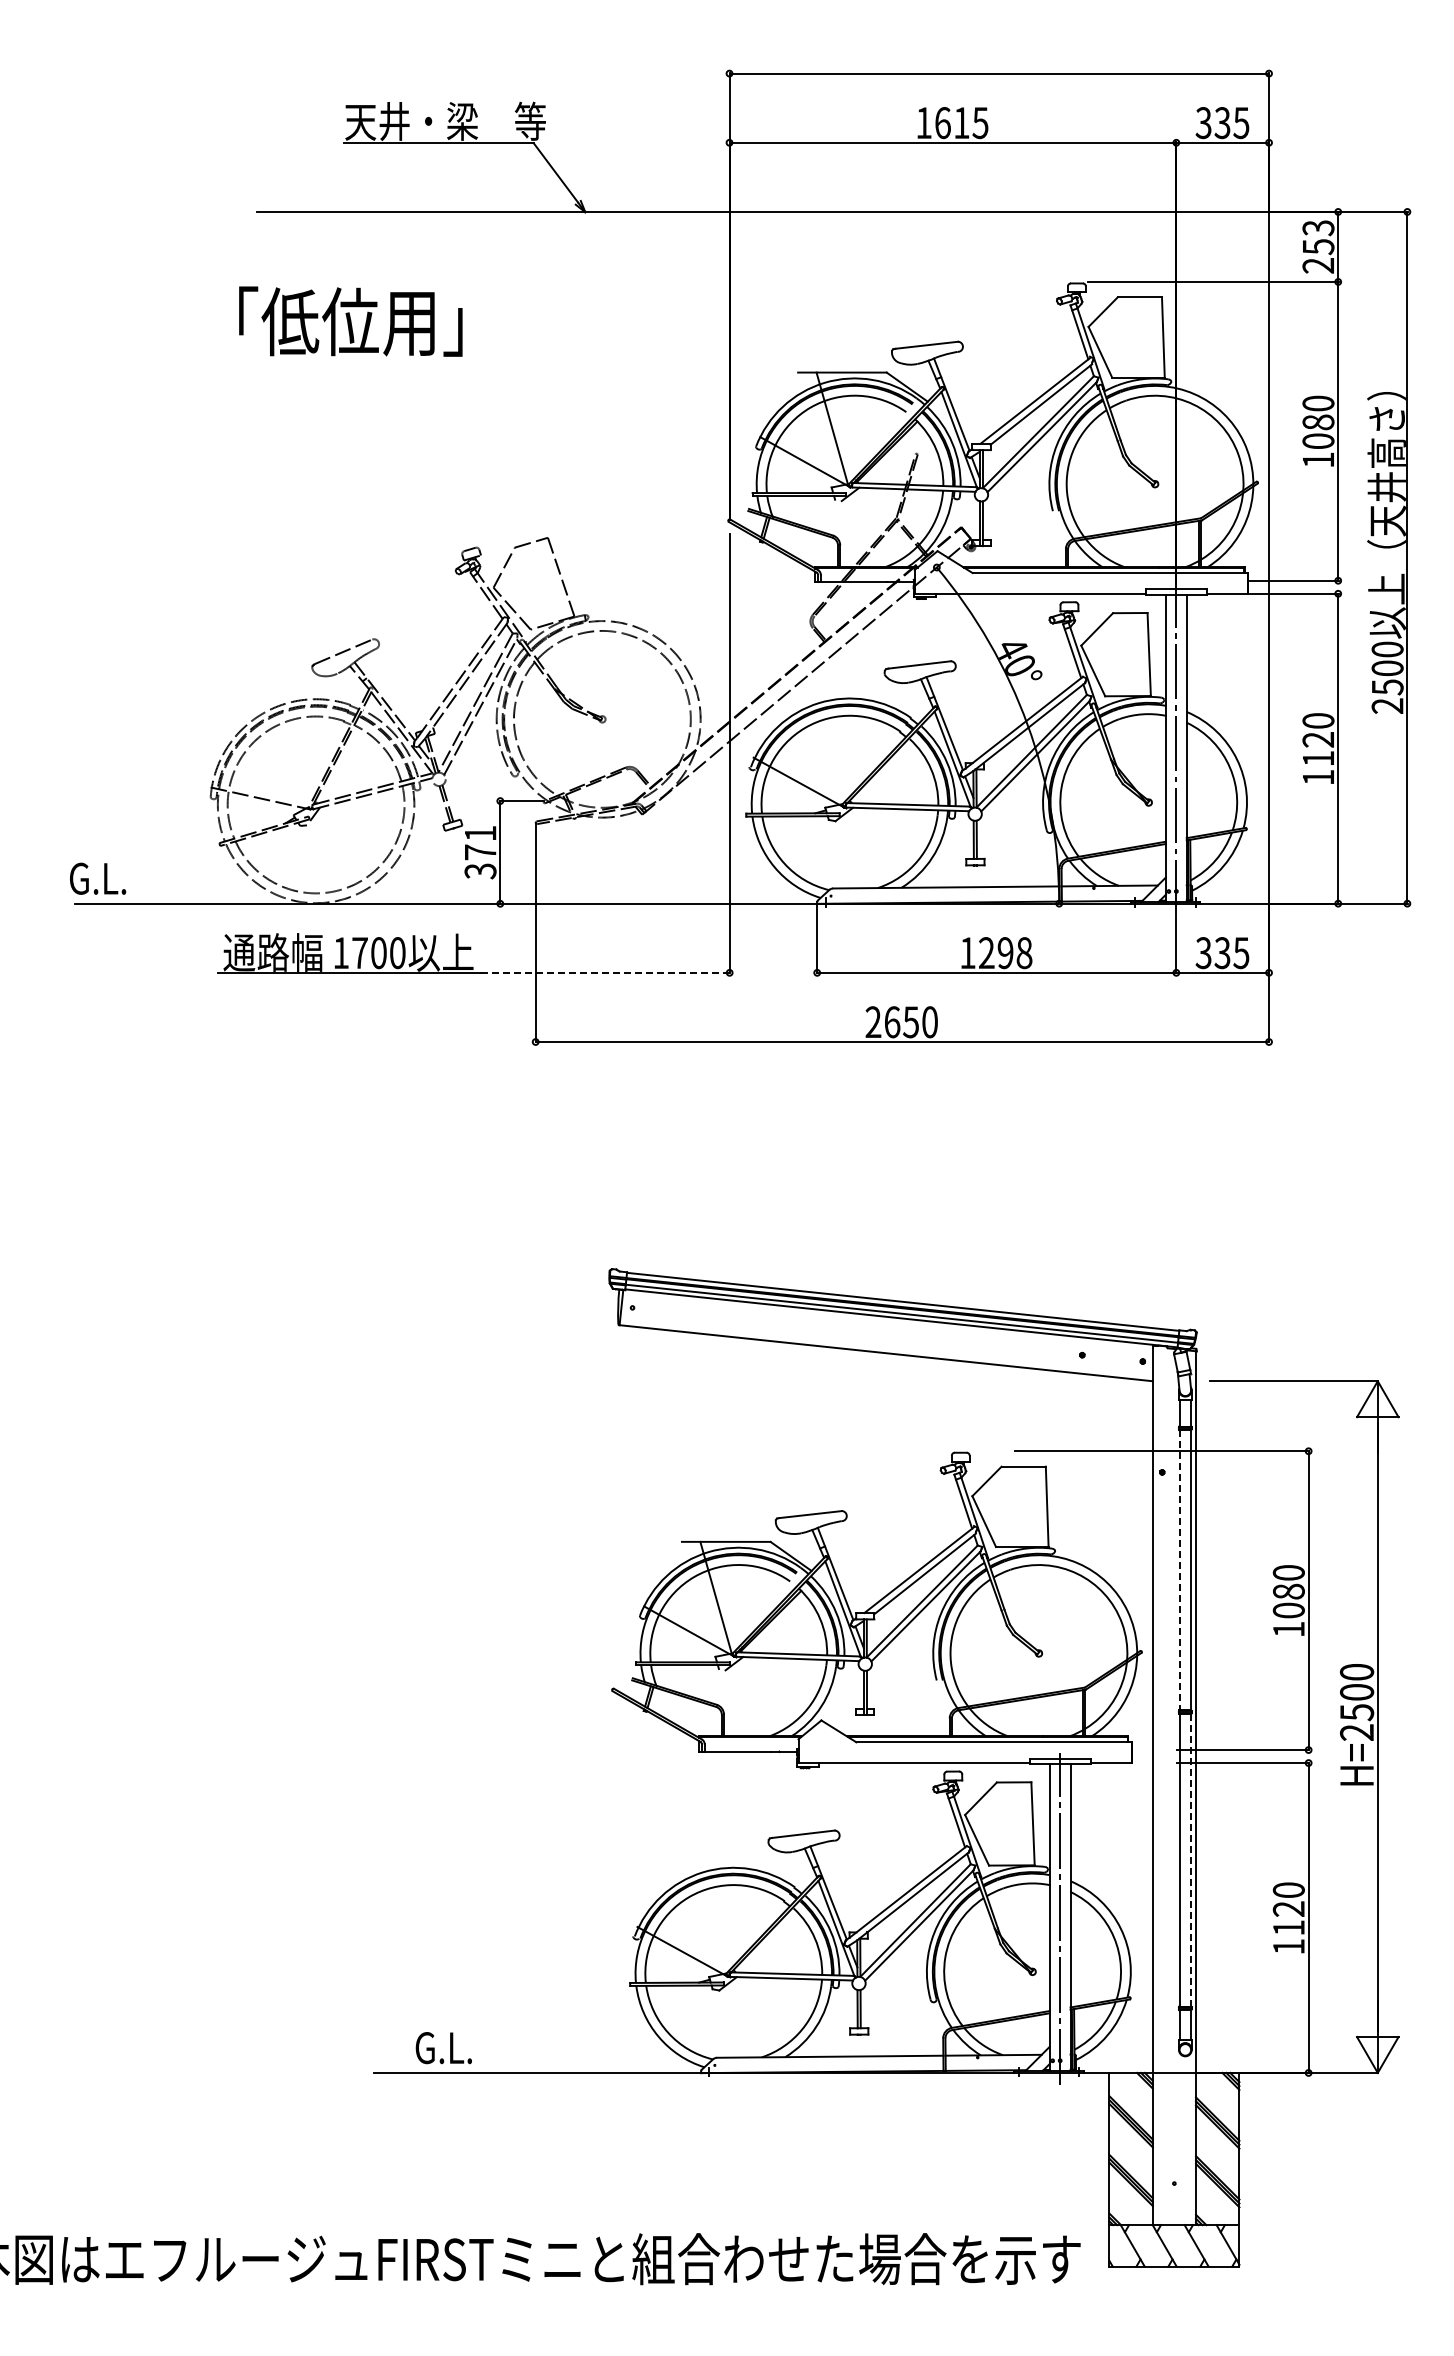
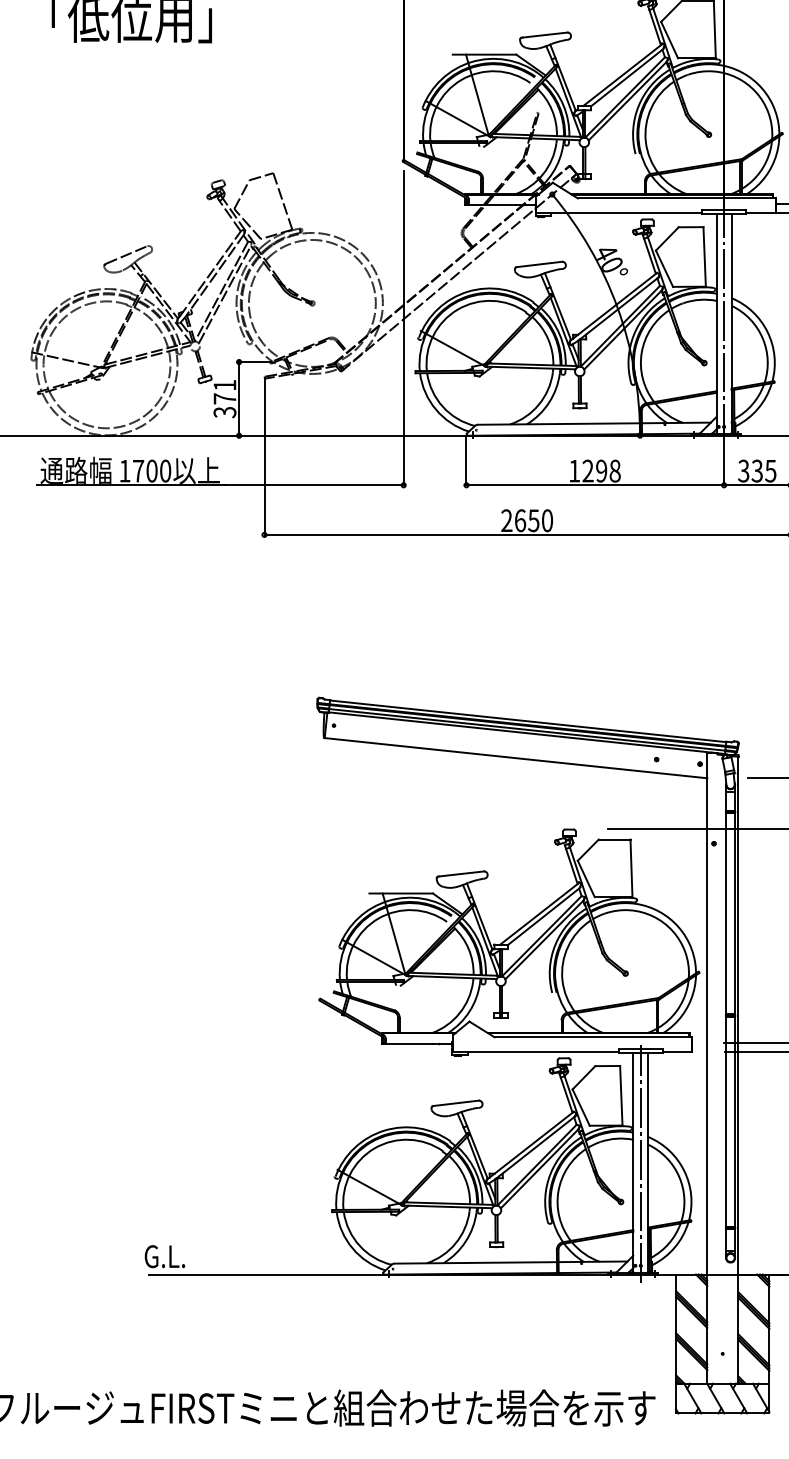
line: (605, 972) -> (314, 485), dashed -> solid
line: (1179, 1570) -> (726, 914), dashed -> solid
line: (1191, 1860) -> (734, 1122), dashed -> solid
text: (443, 2048) -> (164, 1256), moved

